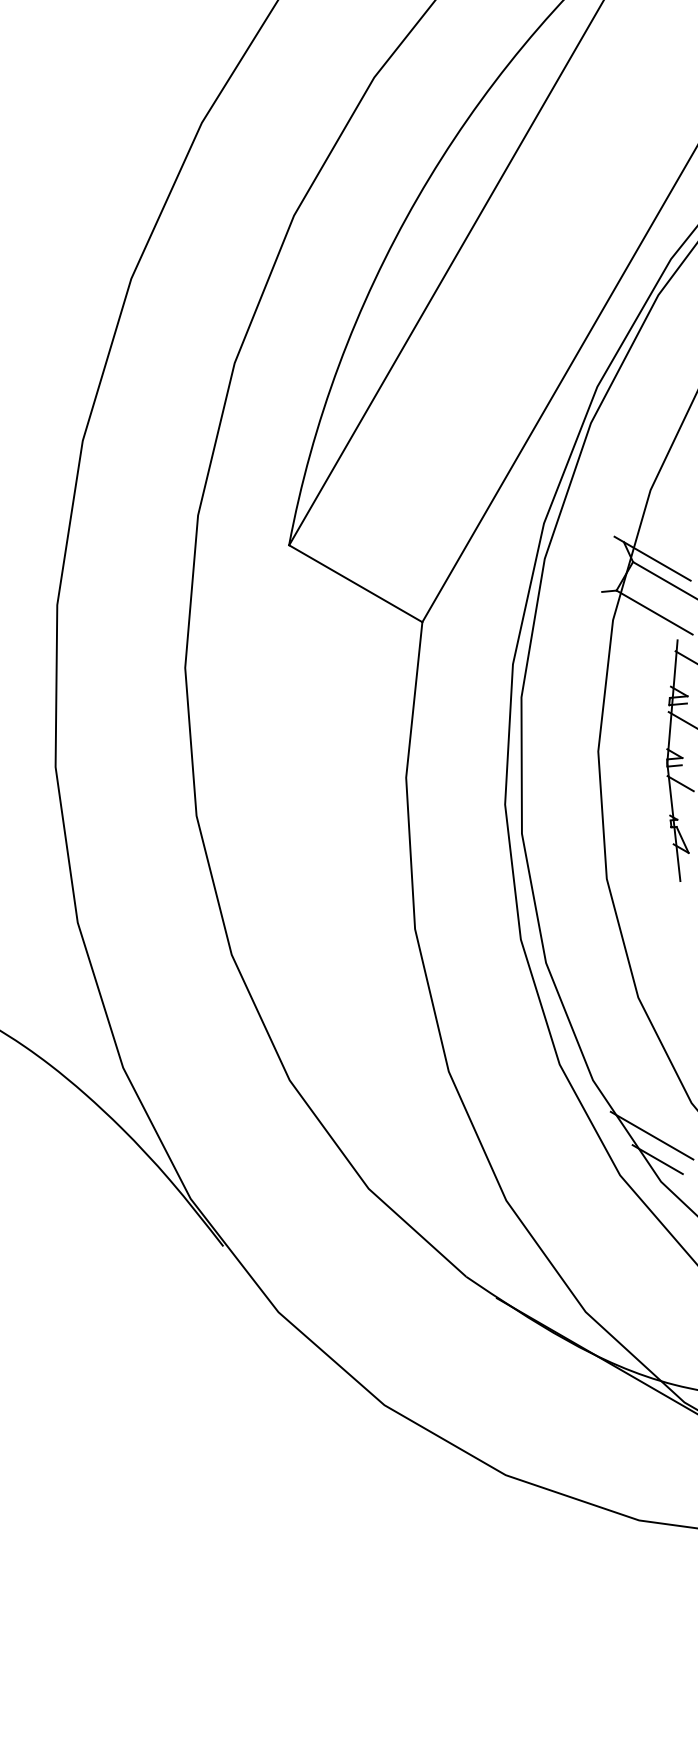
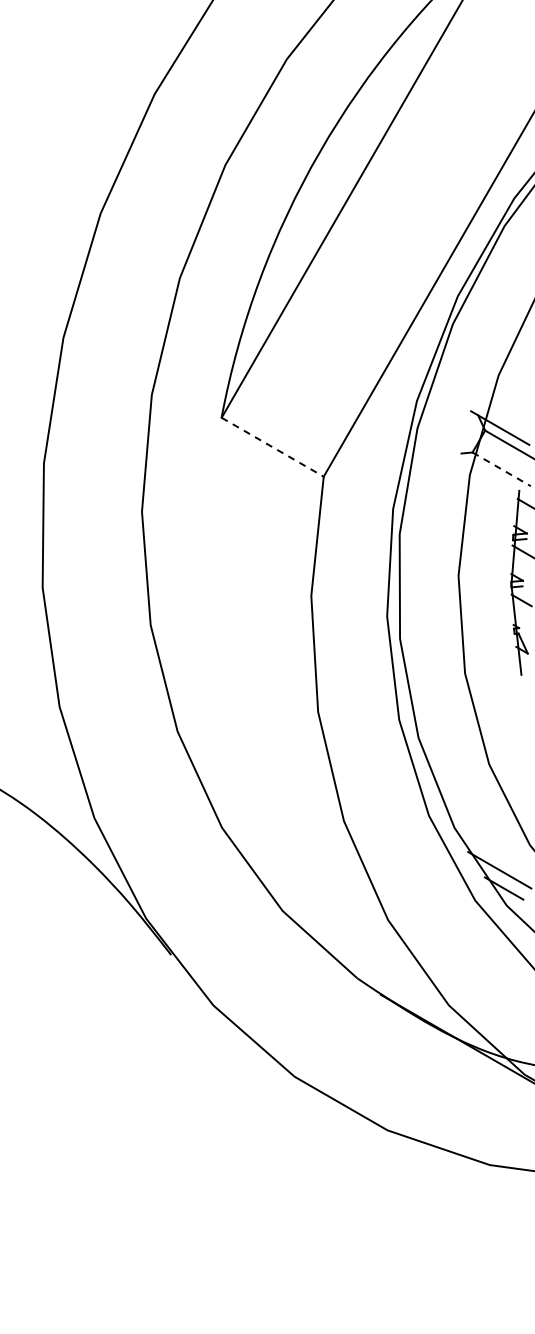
line: (355, 584) -> (272, 447), solid -> dashed
line: (654, 612) -> (501, 469), solid -> dashed

